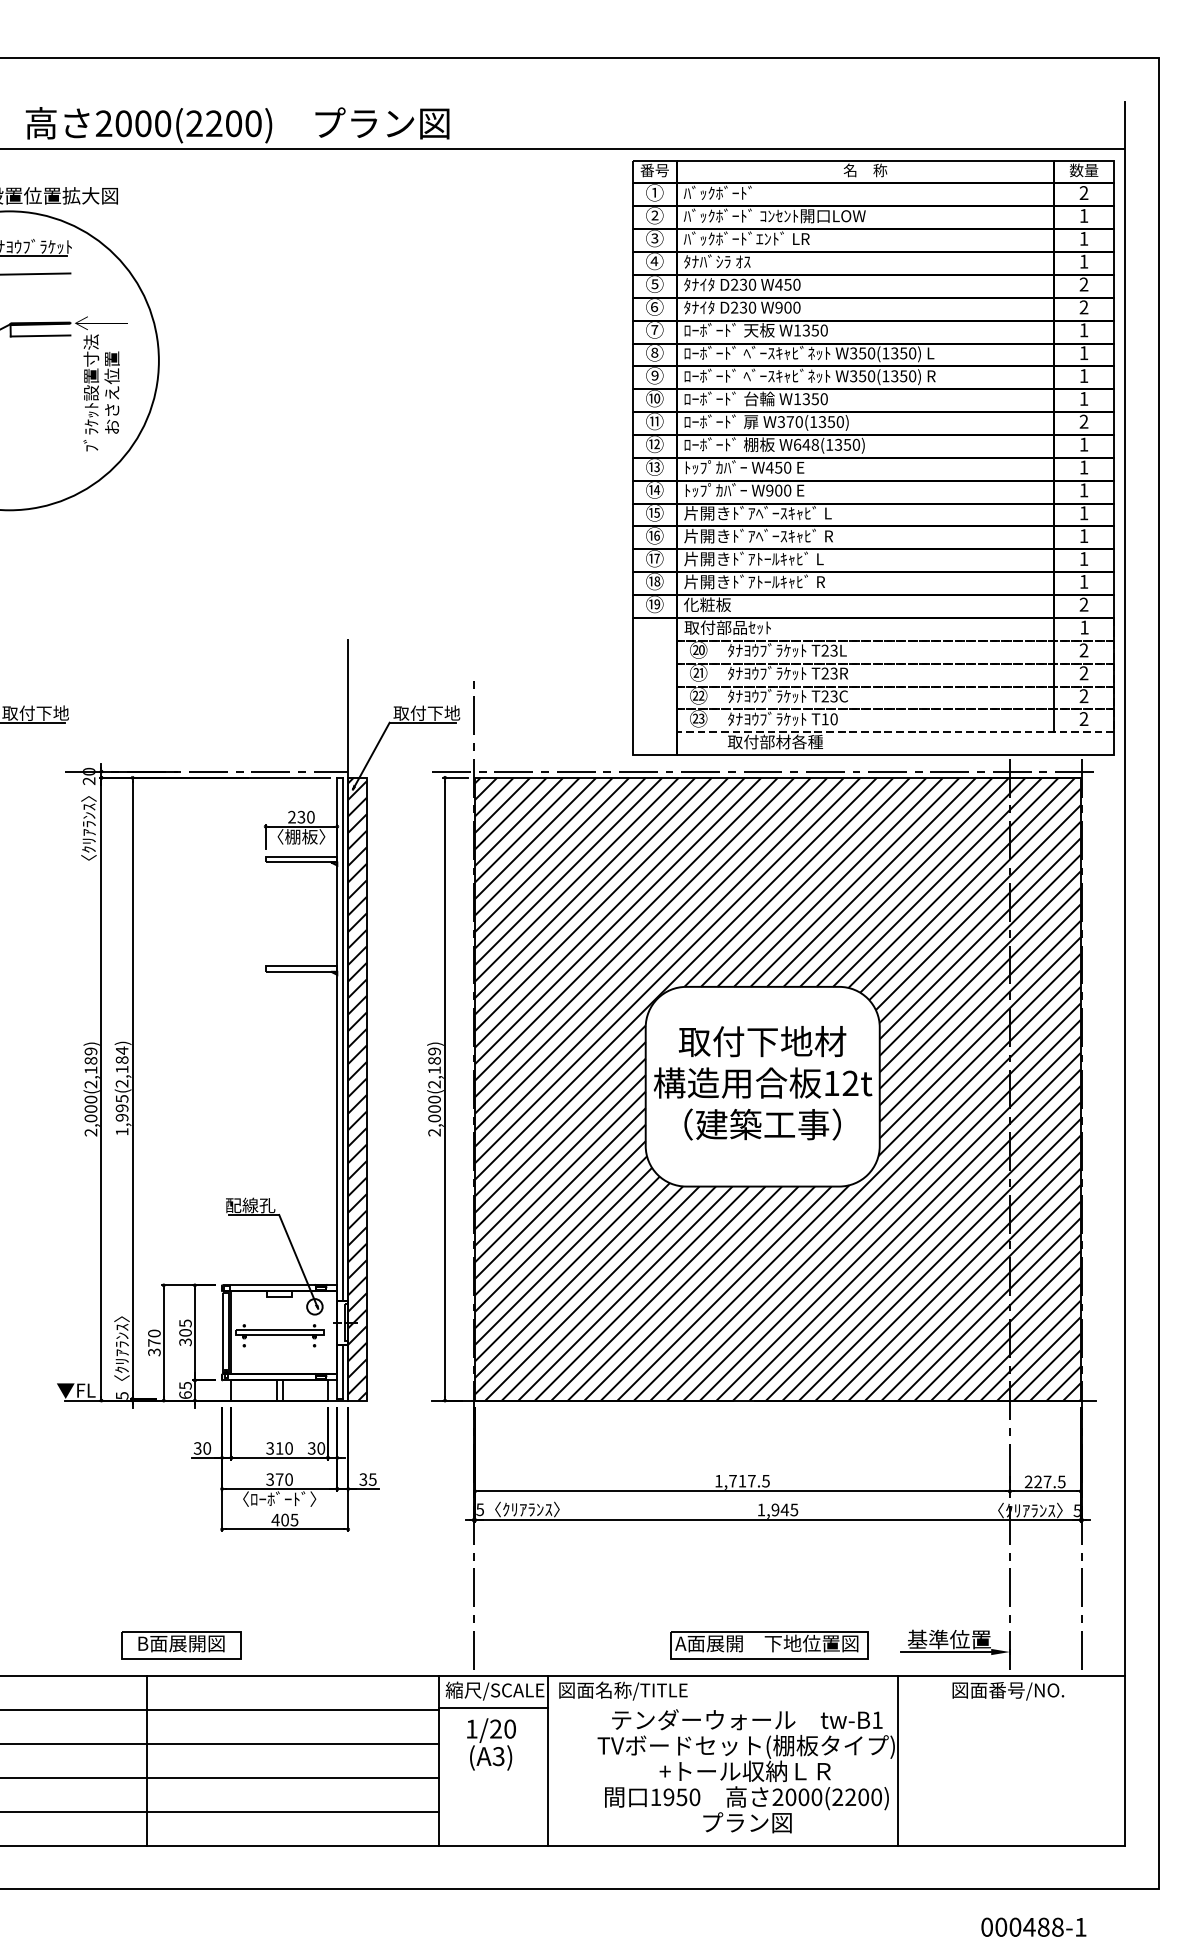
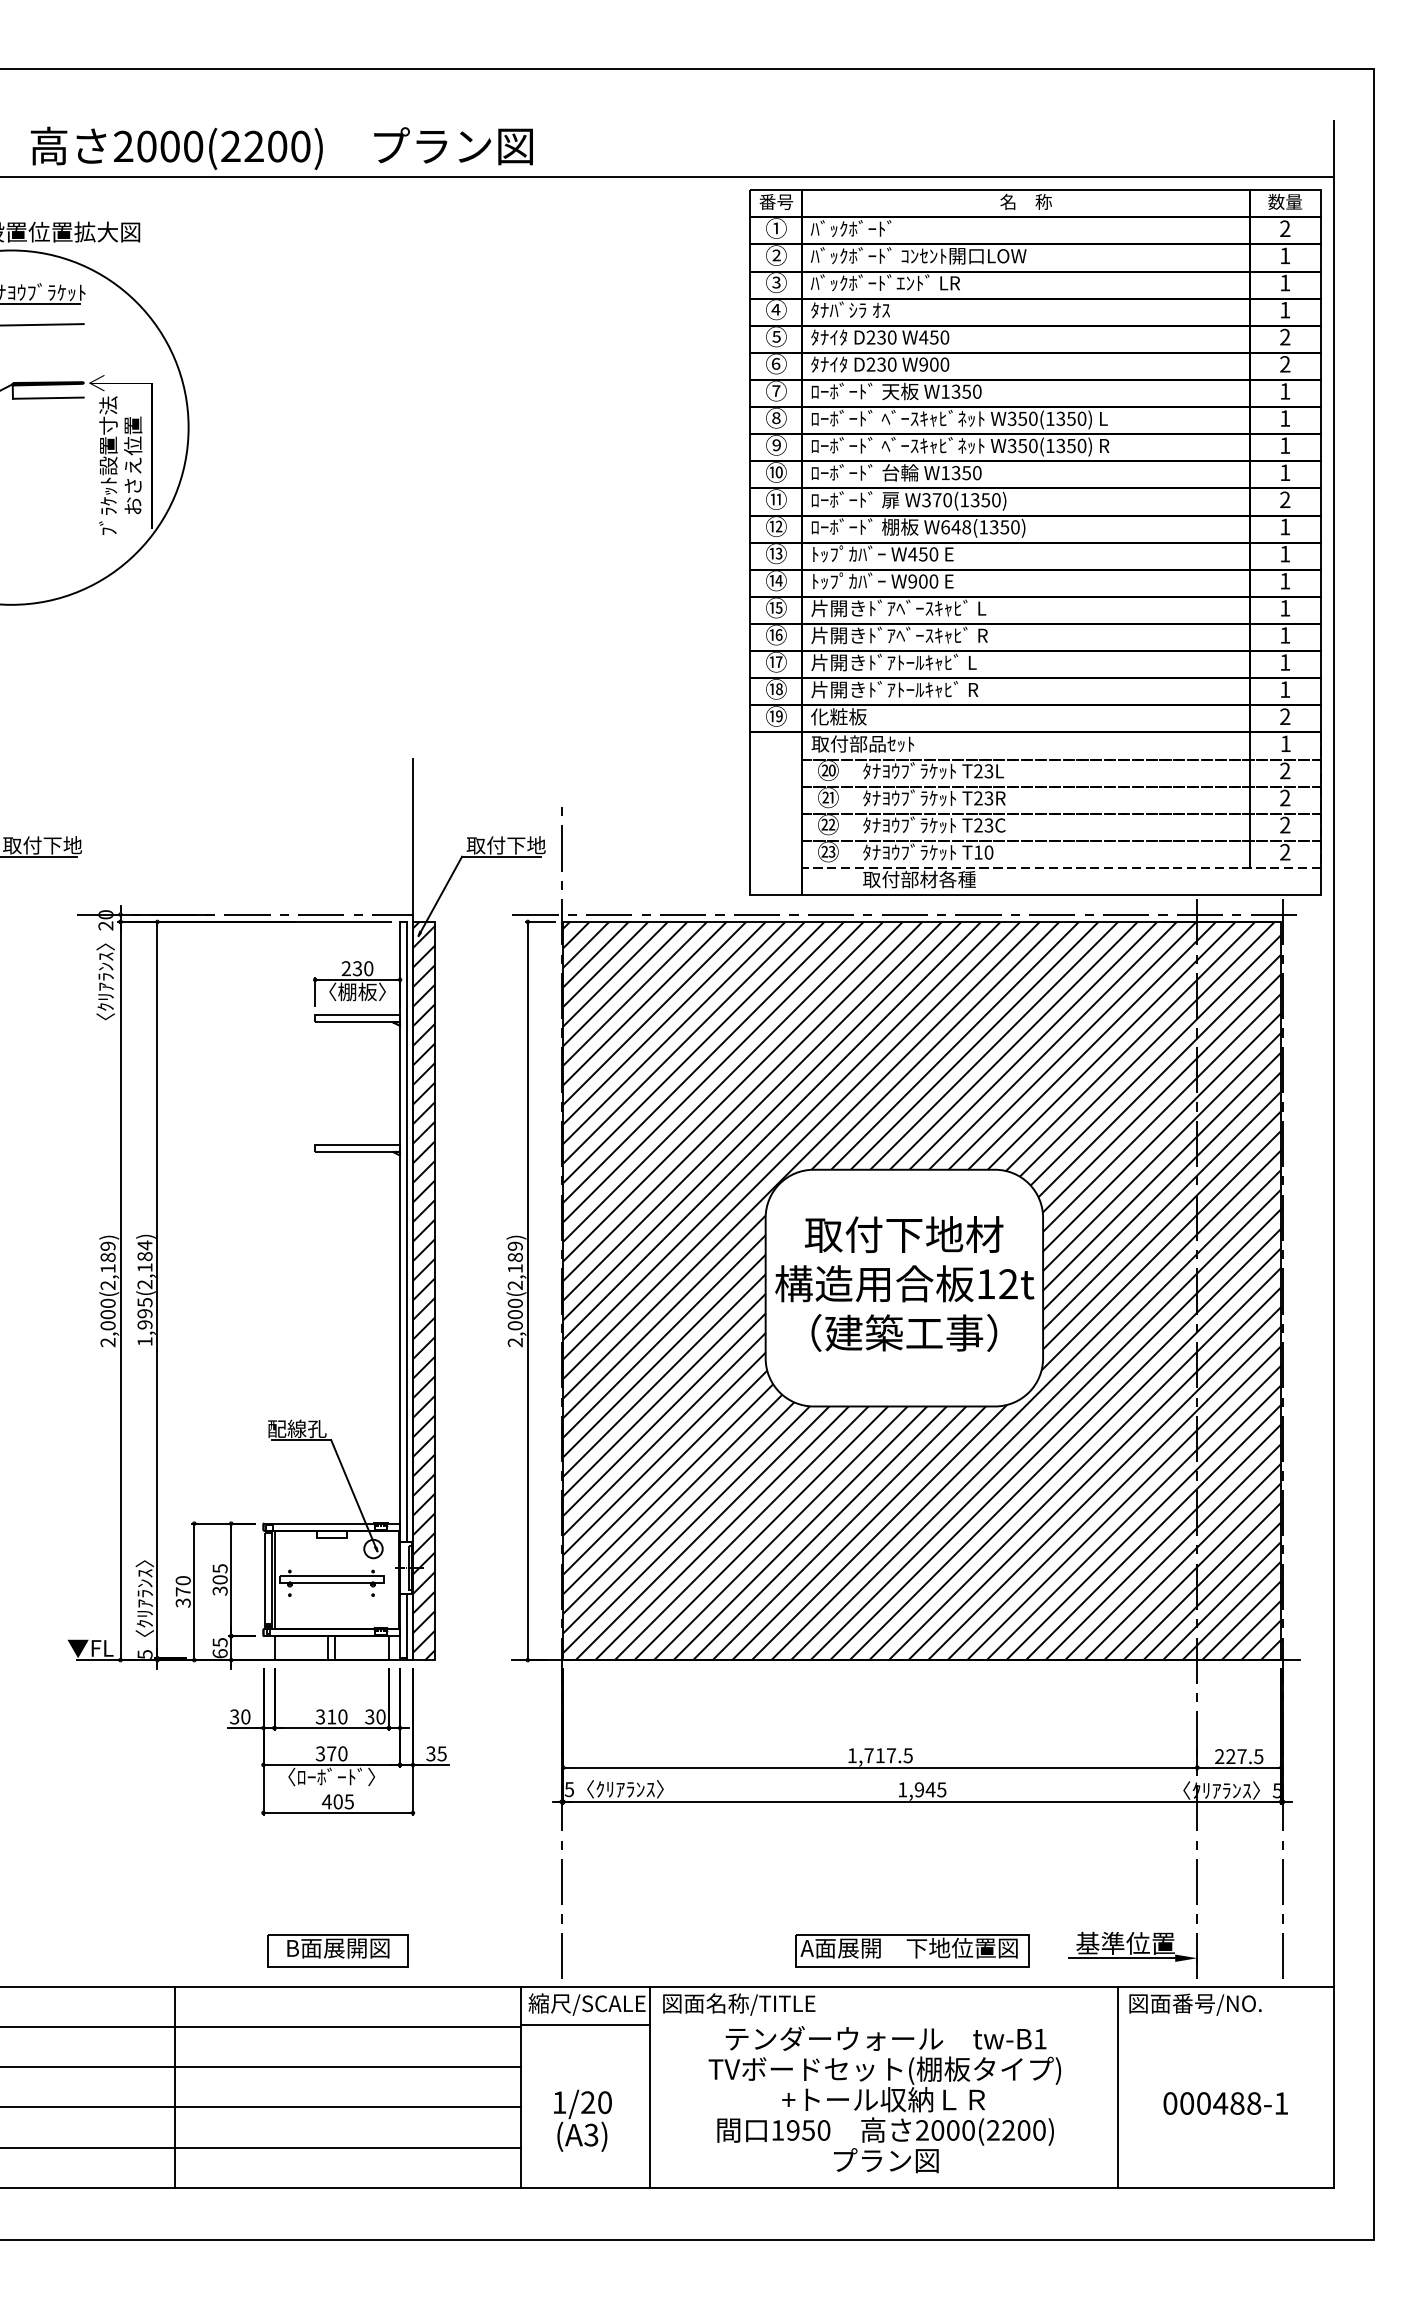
part: (180, 1645) -> (337, 1950), moved
text: (491, 1744) -> (582, 2120), moved
line: (897, 1760) -> (1117, 2086), moved
text: (1033, 1927) -> (1225, 2103), moved

